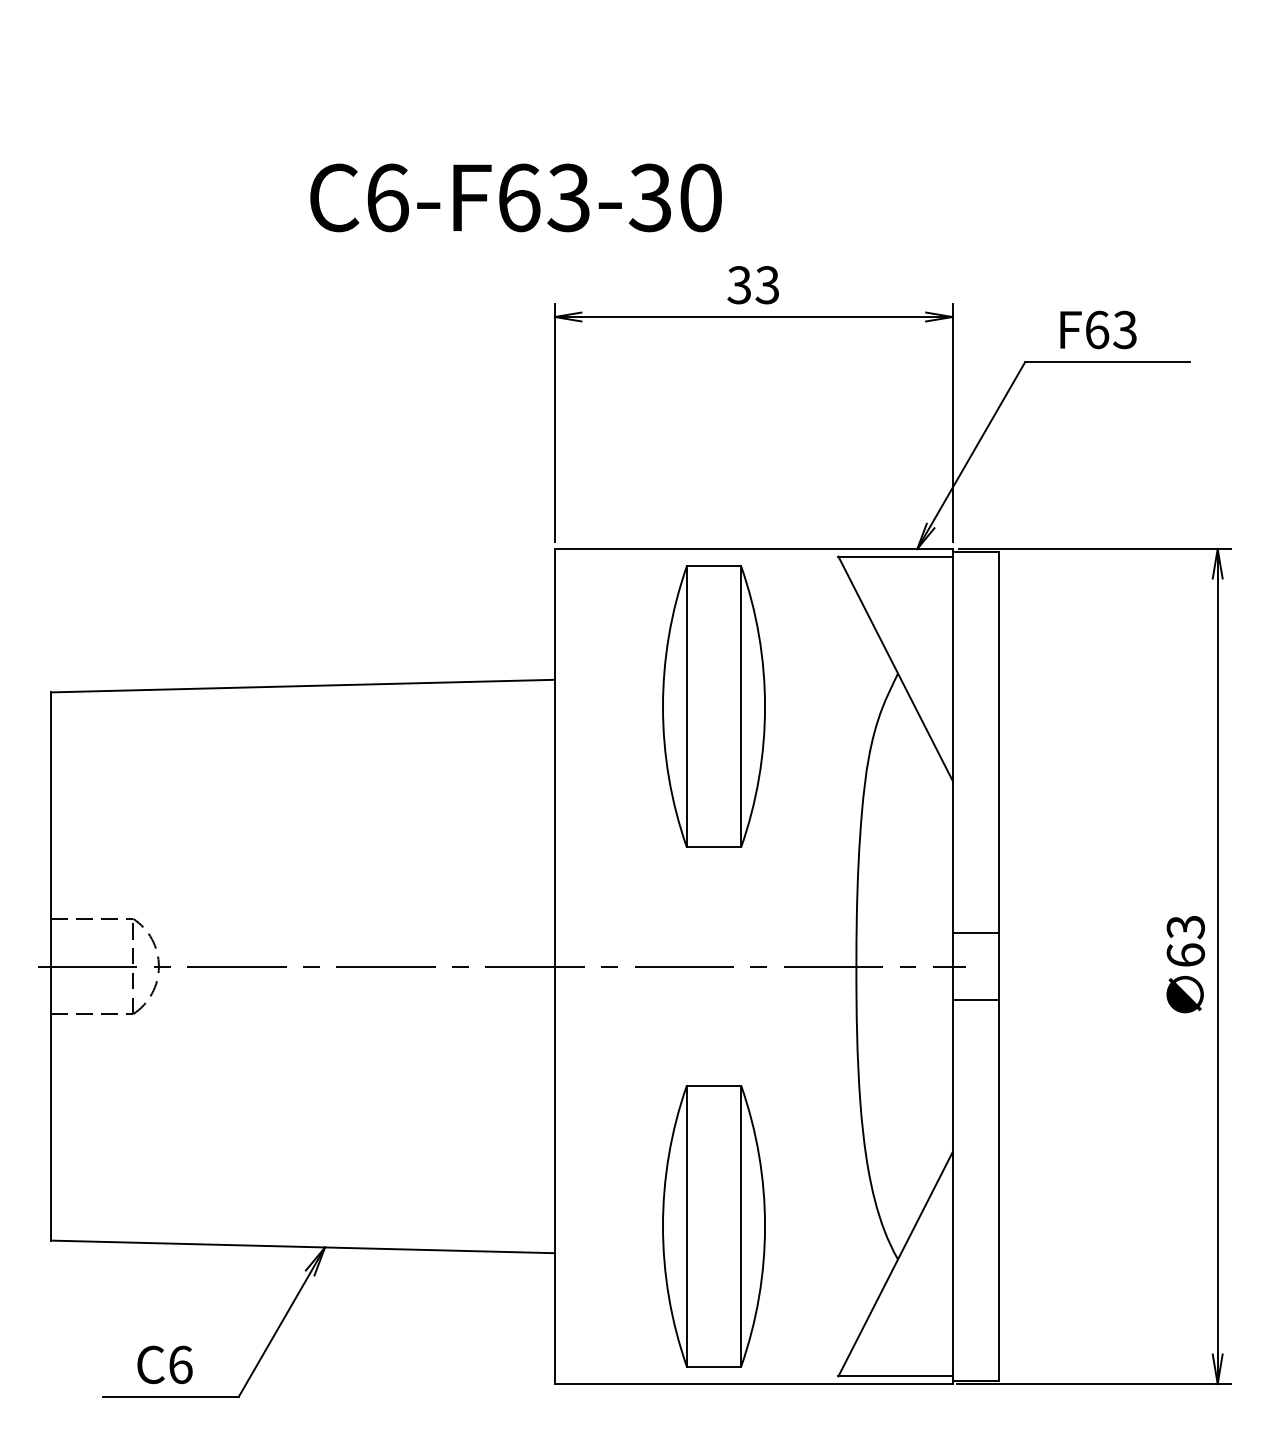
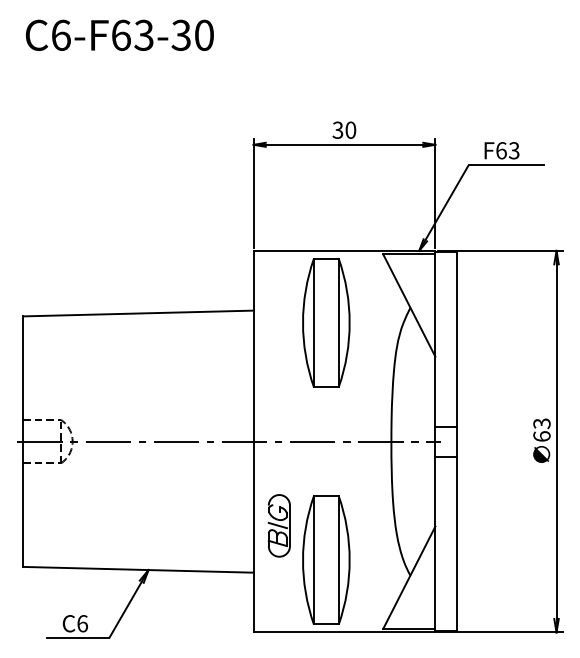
text: (515, 195) -> (119, 34), moved
text: (766, 283) -> (350, 129), 33 -> 30
part: (609, 1149) -> (278, 525), added

